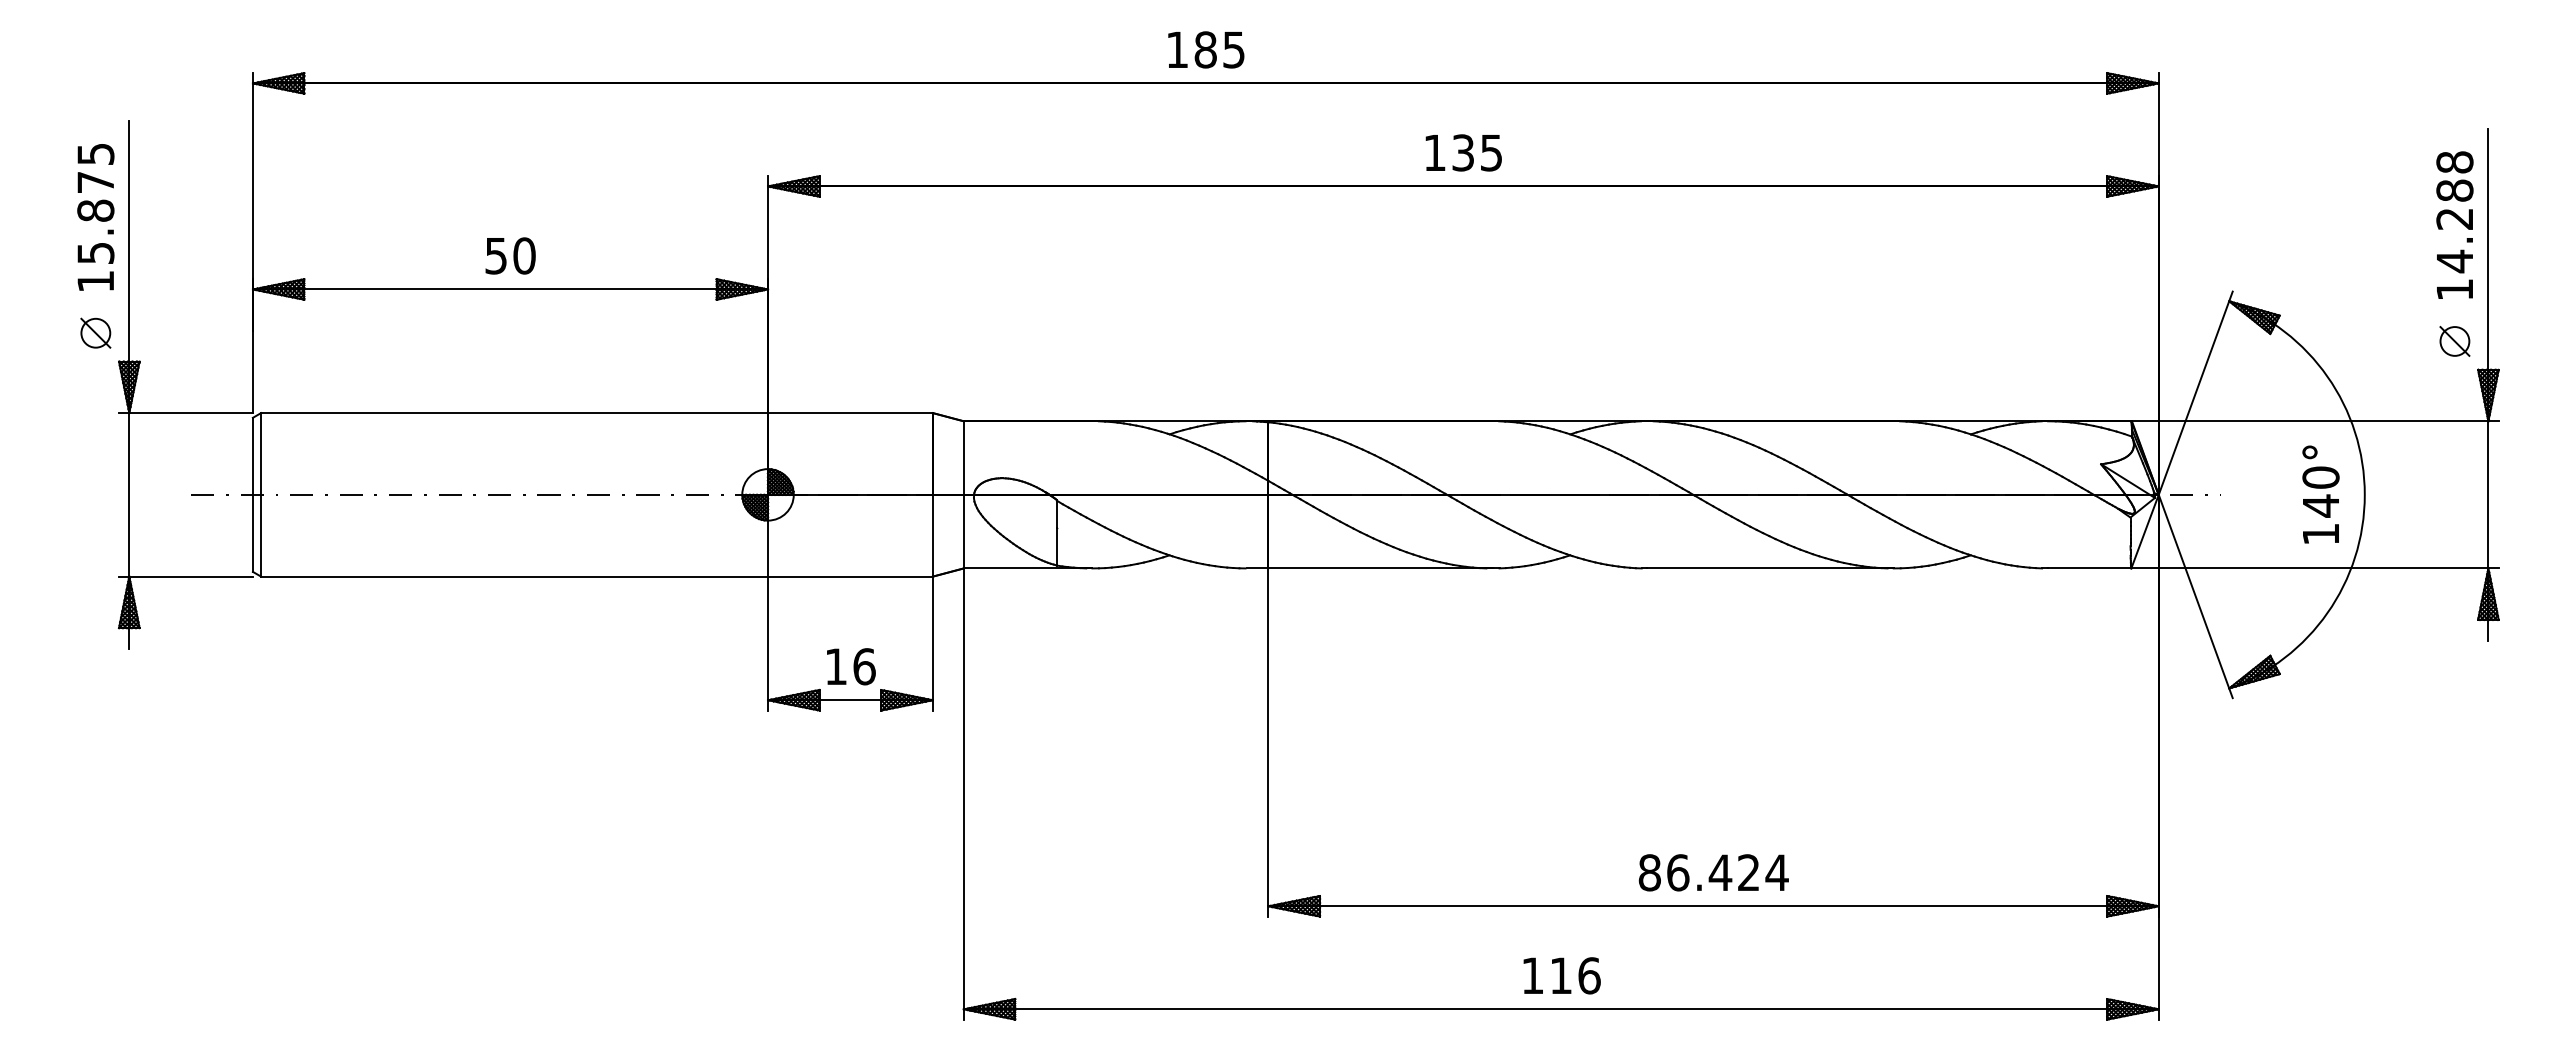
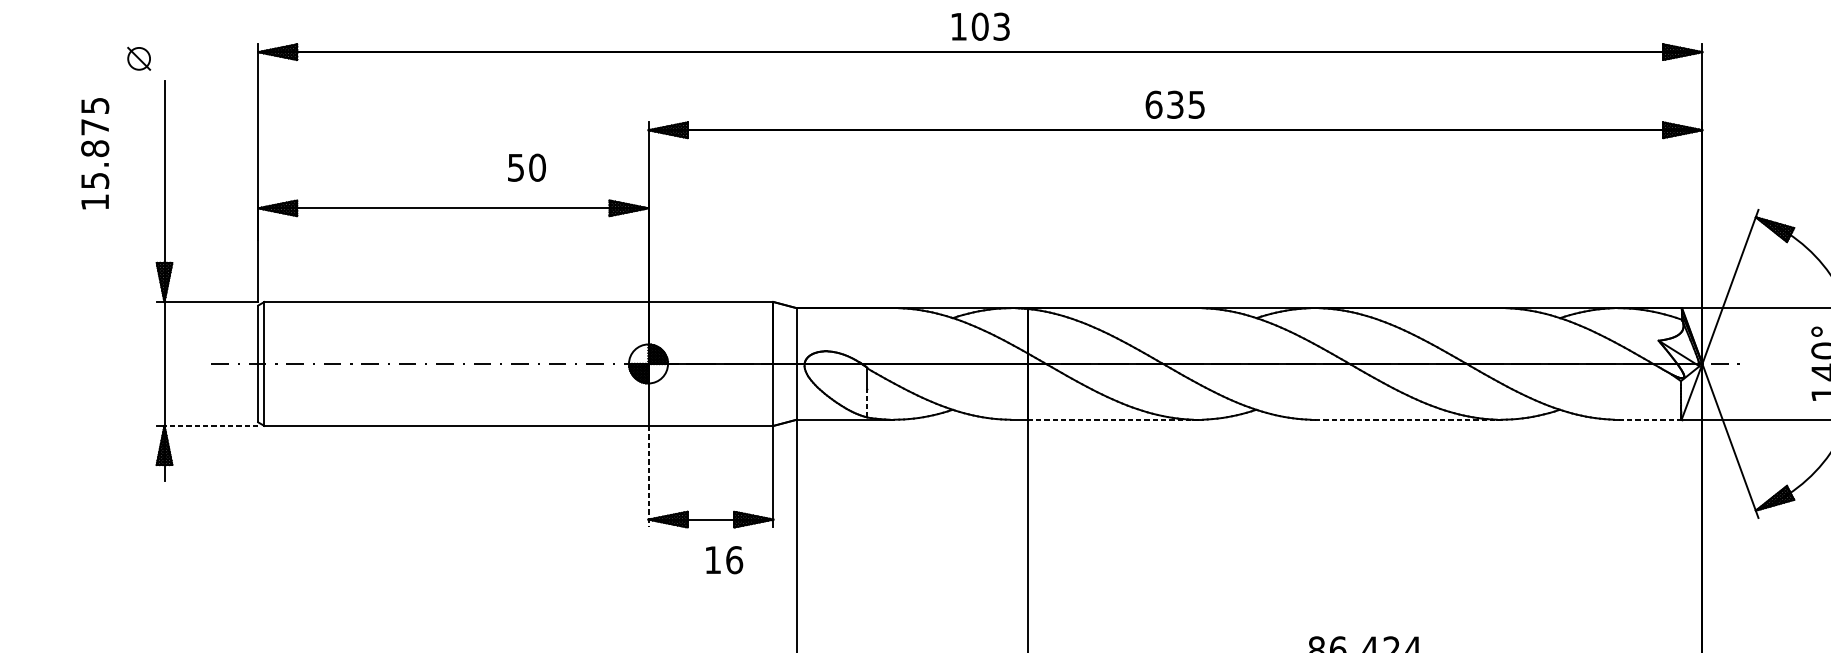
text: (1219, 49) -> (990, 26), 185 -> 103
text: (1435, 152) -> (1154, 104), 135 -> 635
text: (95, 217) -> (94, 153), moved
text: (510, 255) -> (526, 167), moved
part: (95, 332) -> (138, 58), moved
line: (1056, 546) -> (867, 403), solid -> dashed
line: (1381, 568) -> (1113, 419), solid -> dashed
line: (1771, 568) -> (1408, 419), solid -> dashed
line: (2089, 568) -> (1649, 419), solid -> dashed
line: (191, 576) -> (211, 425), solid -> dashed
line: (768, 643) -> (648, 476), solid -> dashed
text: (851, 666) -> (724, 559), moved

